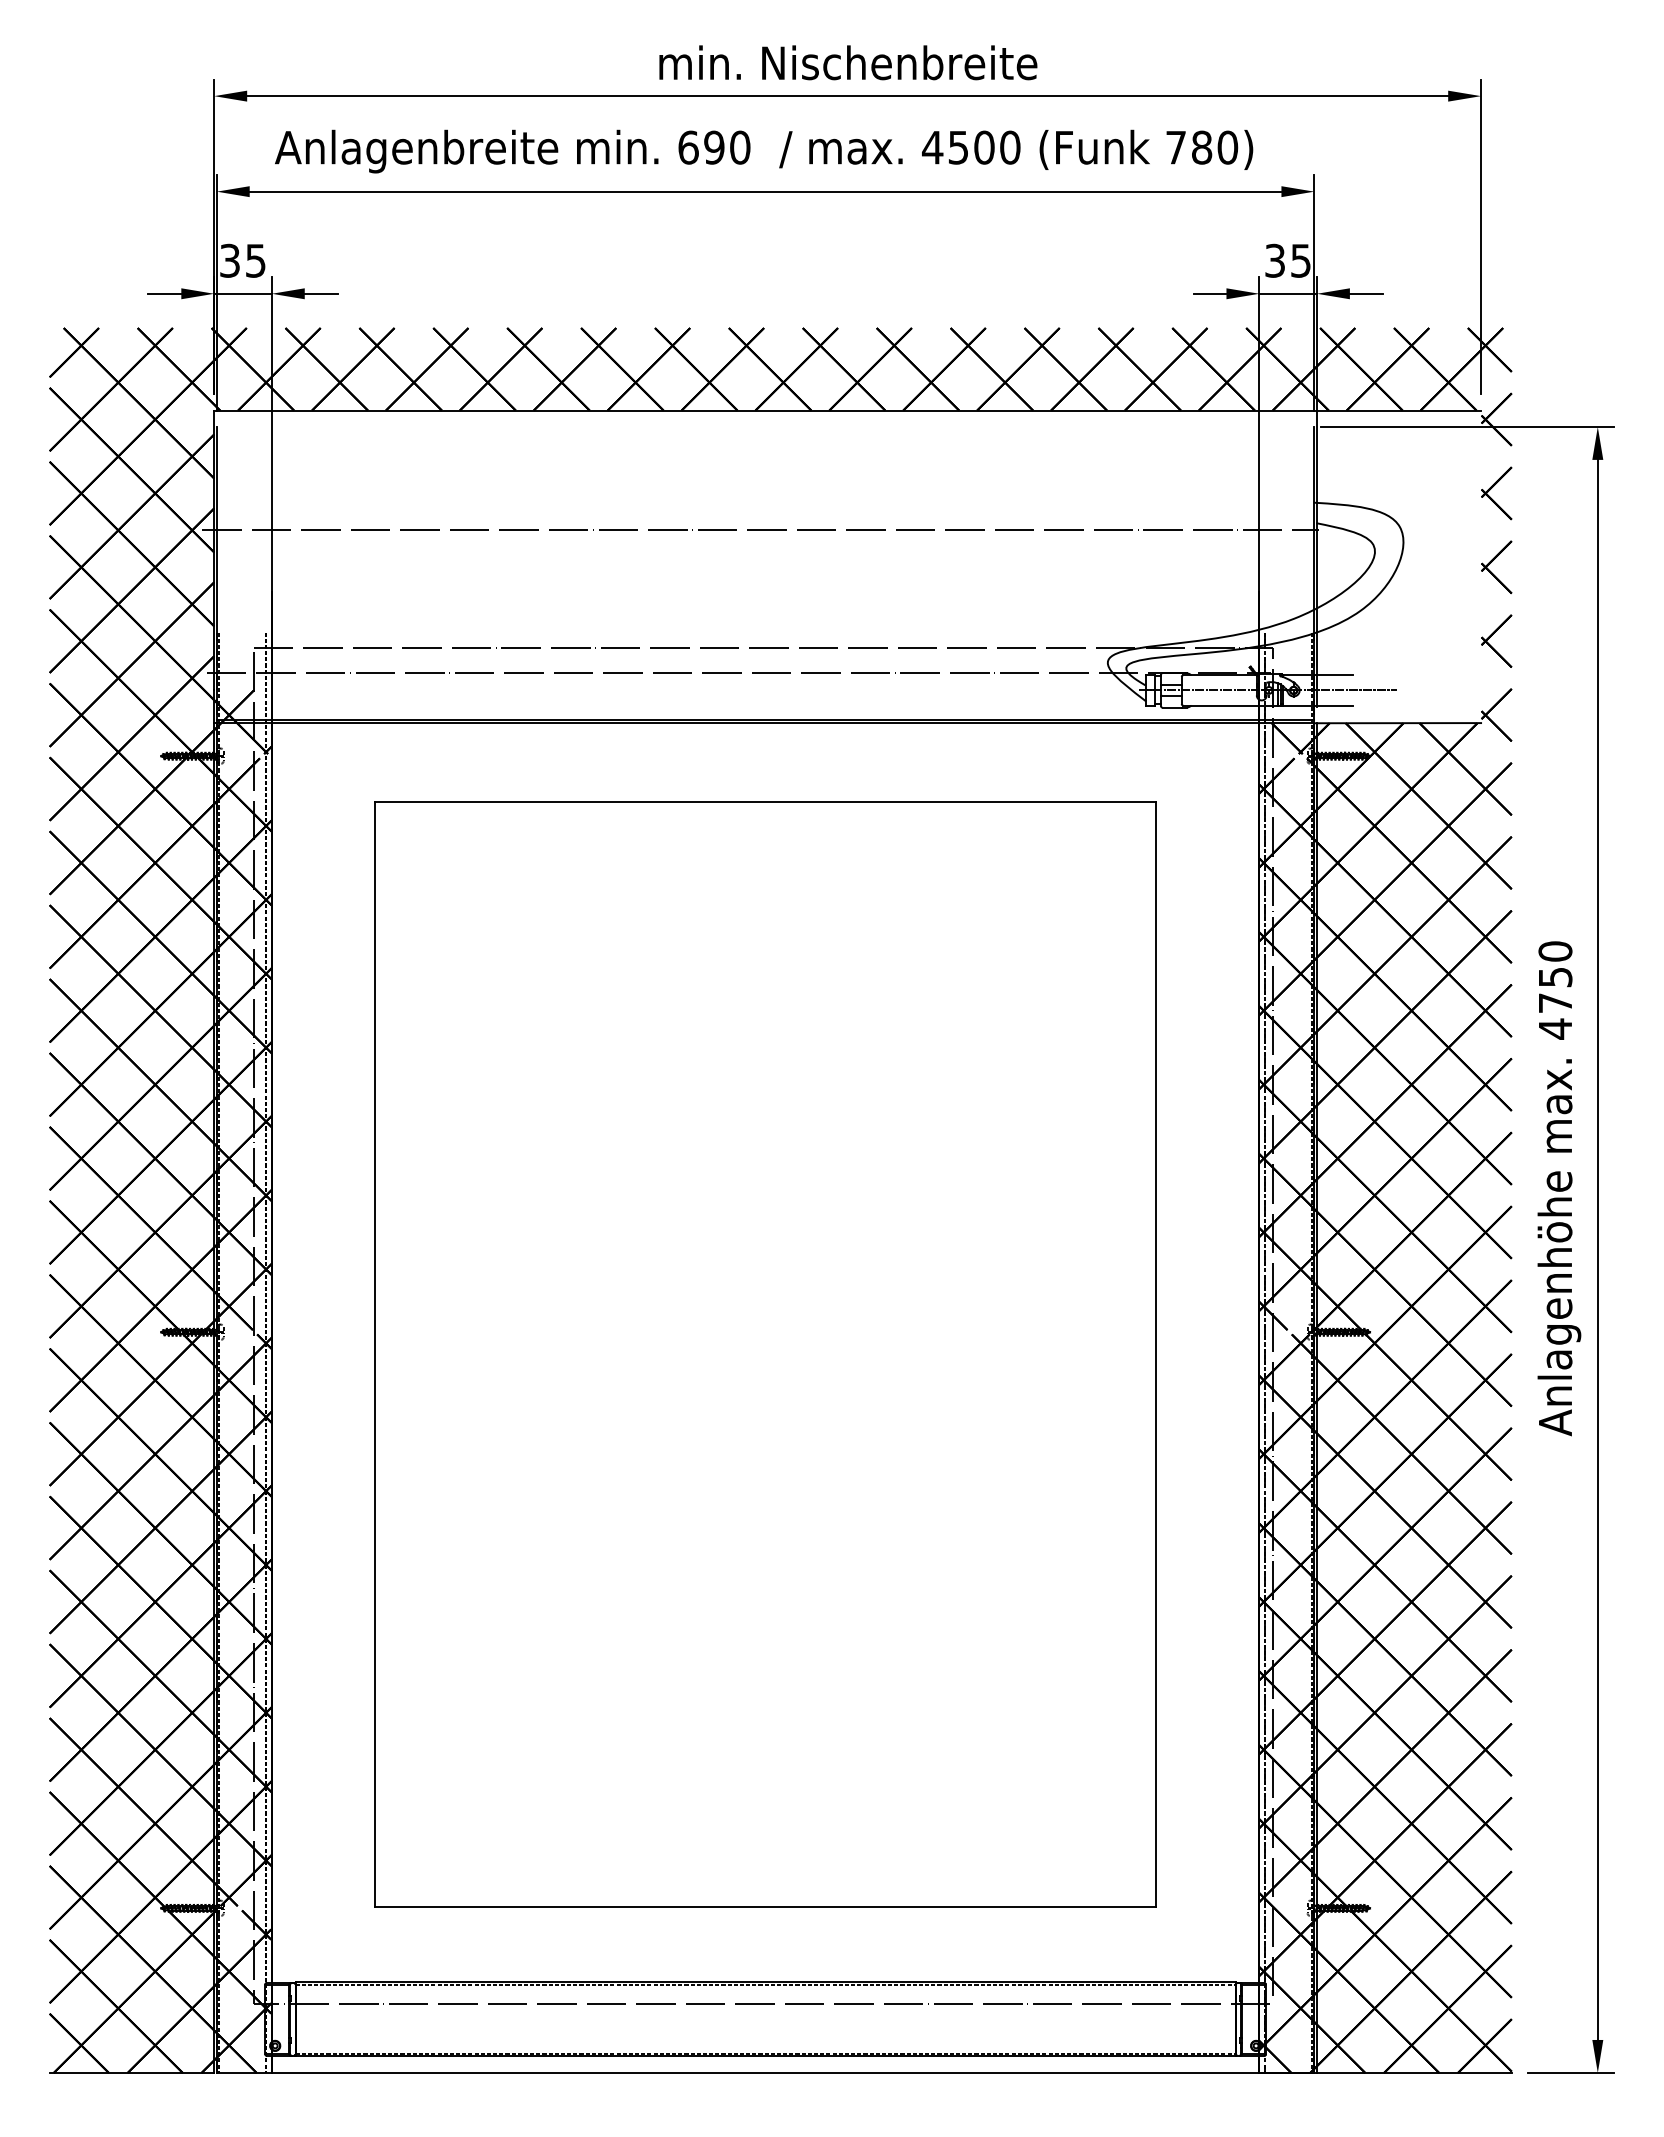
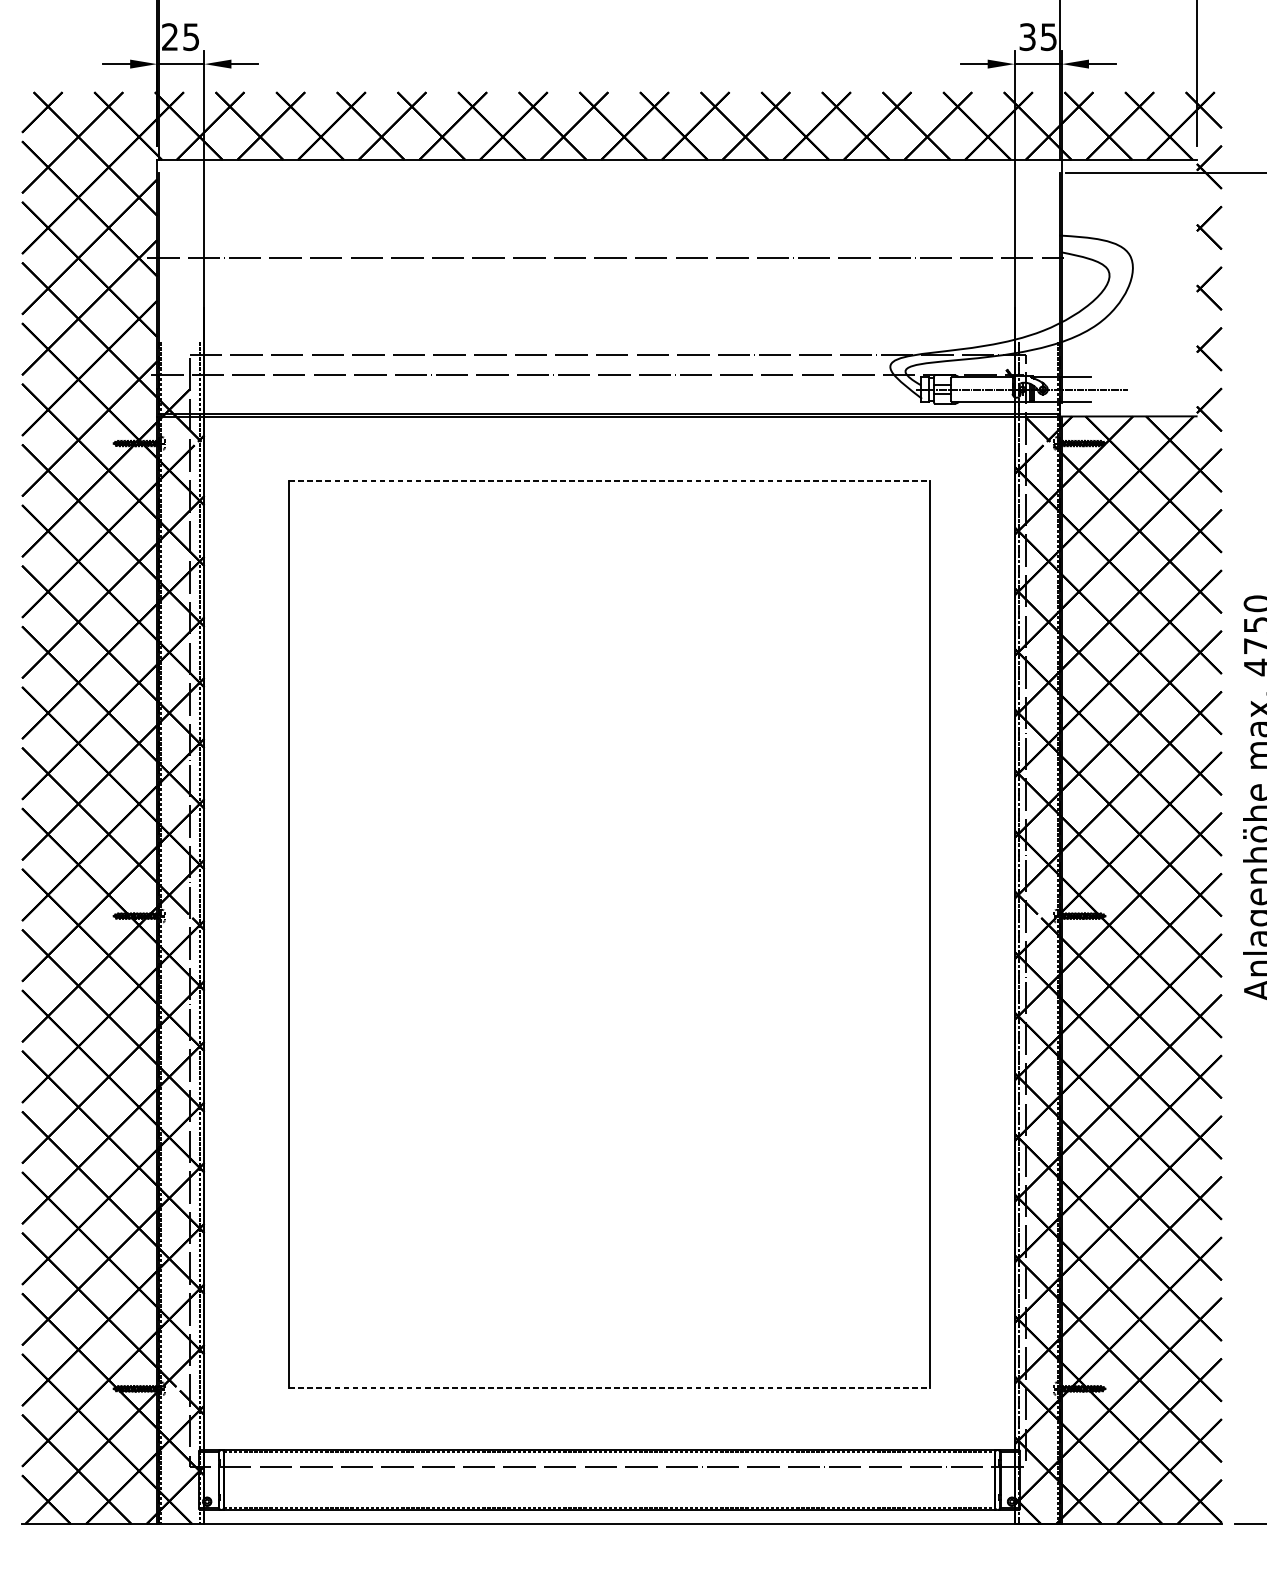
text: (229, 260) -> (169, 36), 35 -> 25
line: (766, 802) -> (610, 481), solid -> dashed
line: (766, 1906) -> (610, 1387), solid -> dashed

